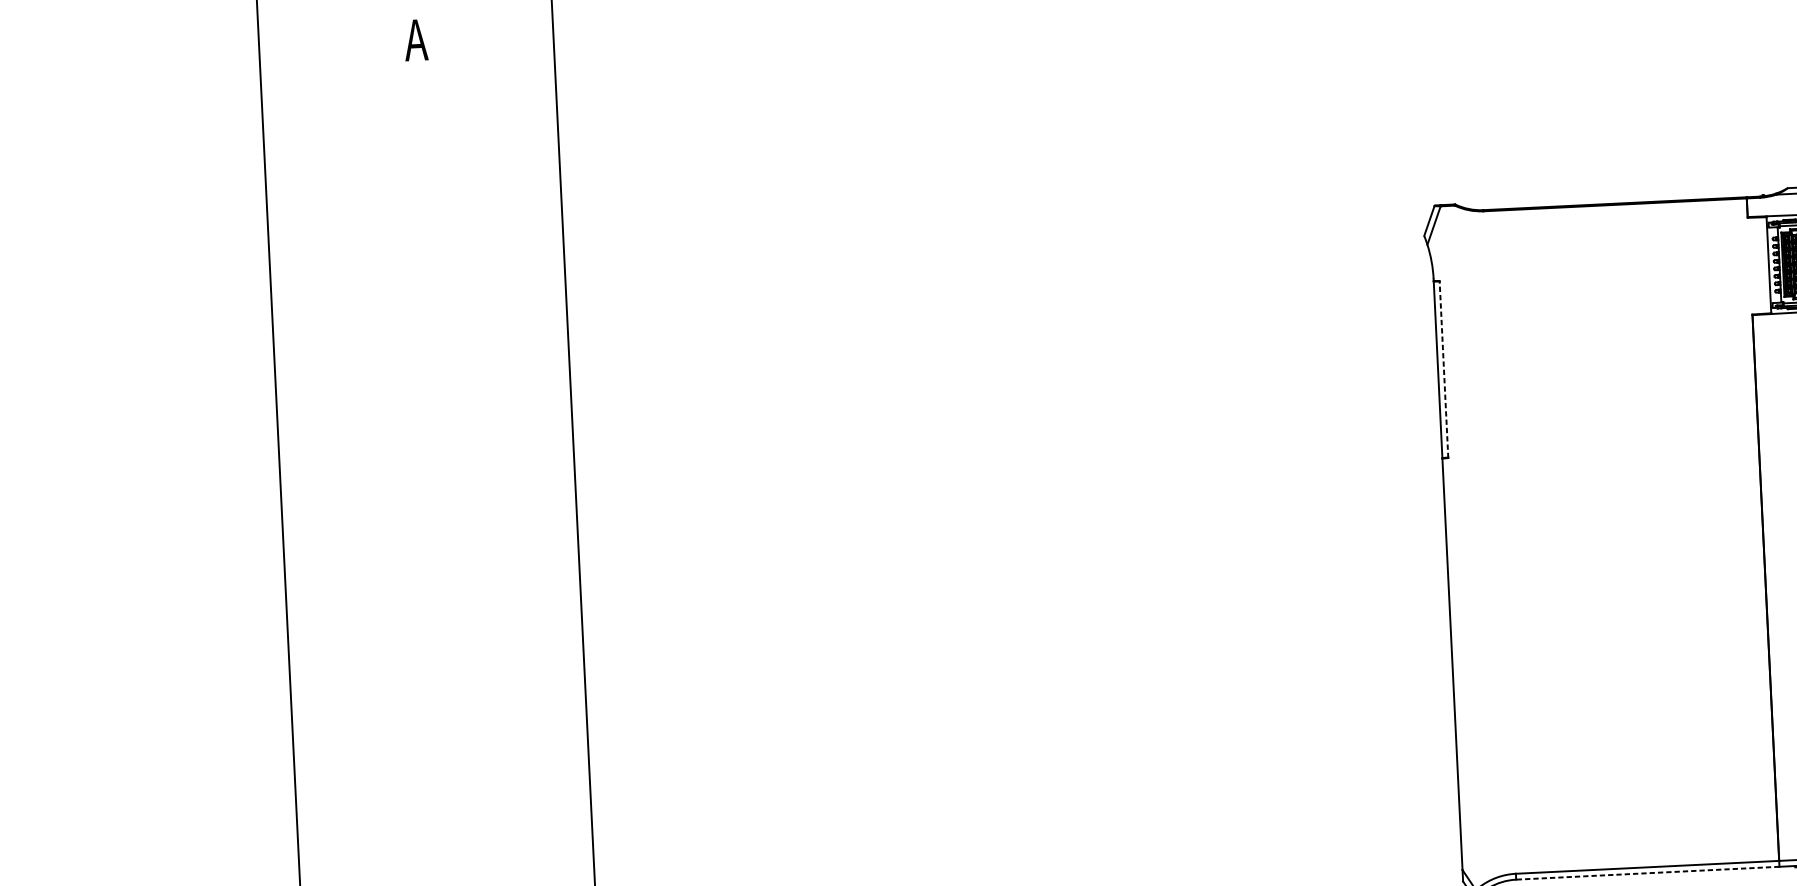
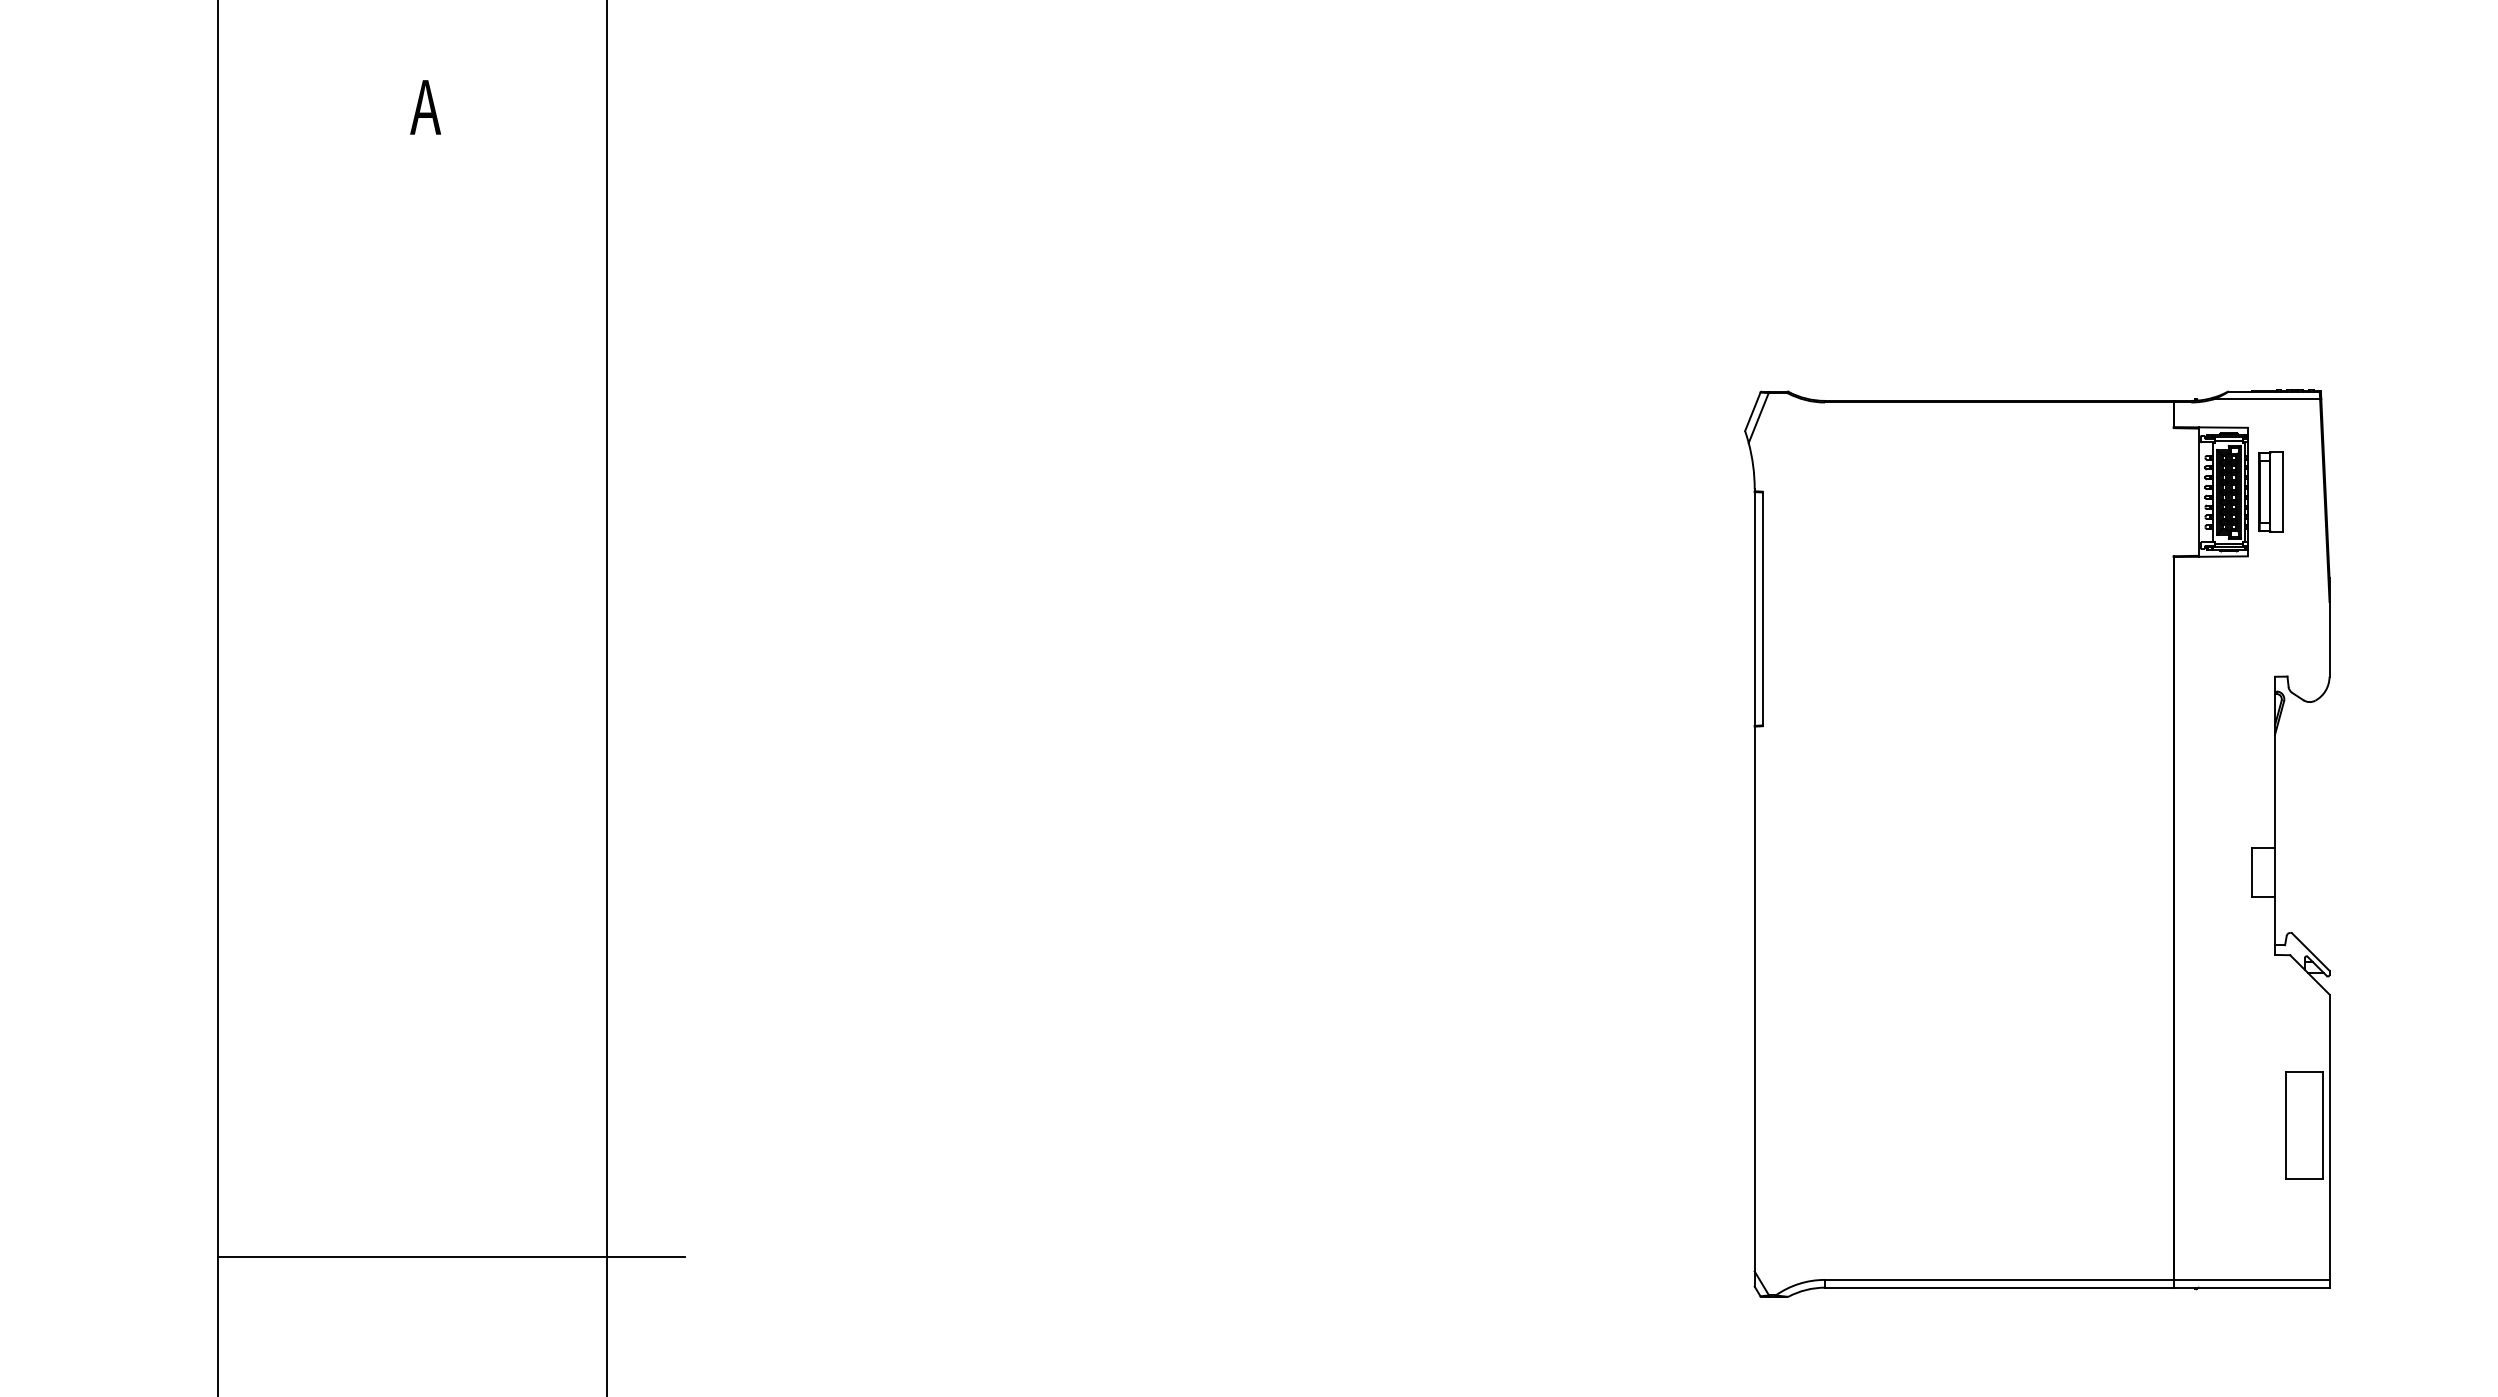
line: (1443, 369) -> (1762, 608), dashed -> solid
line: (1647, 873) -> (1998, 1287), dashed -> solid

